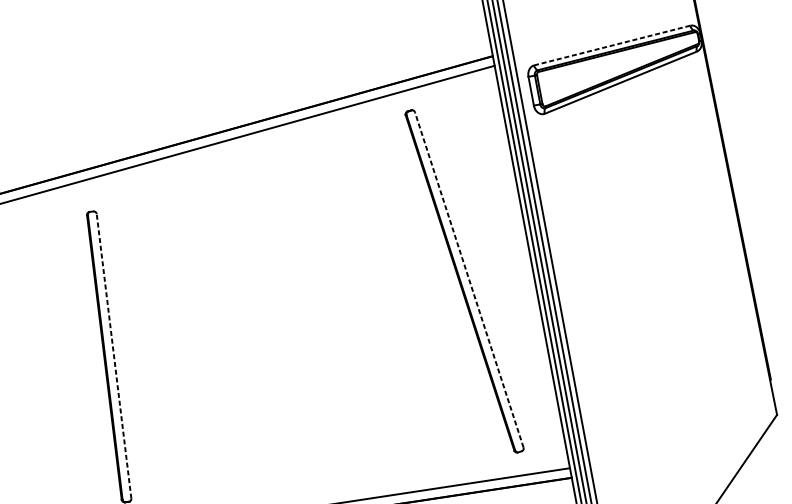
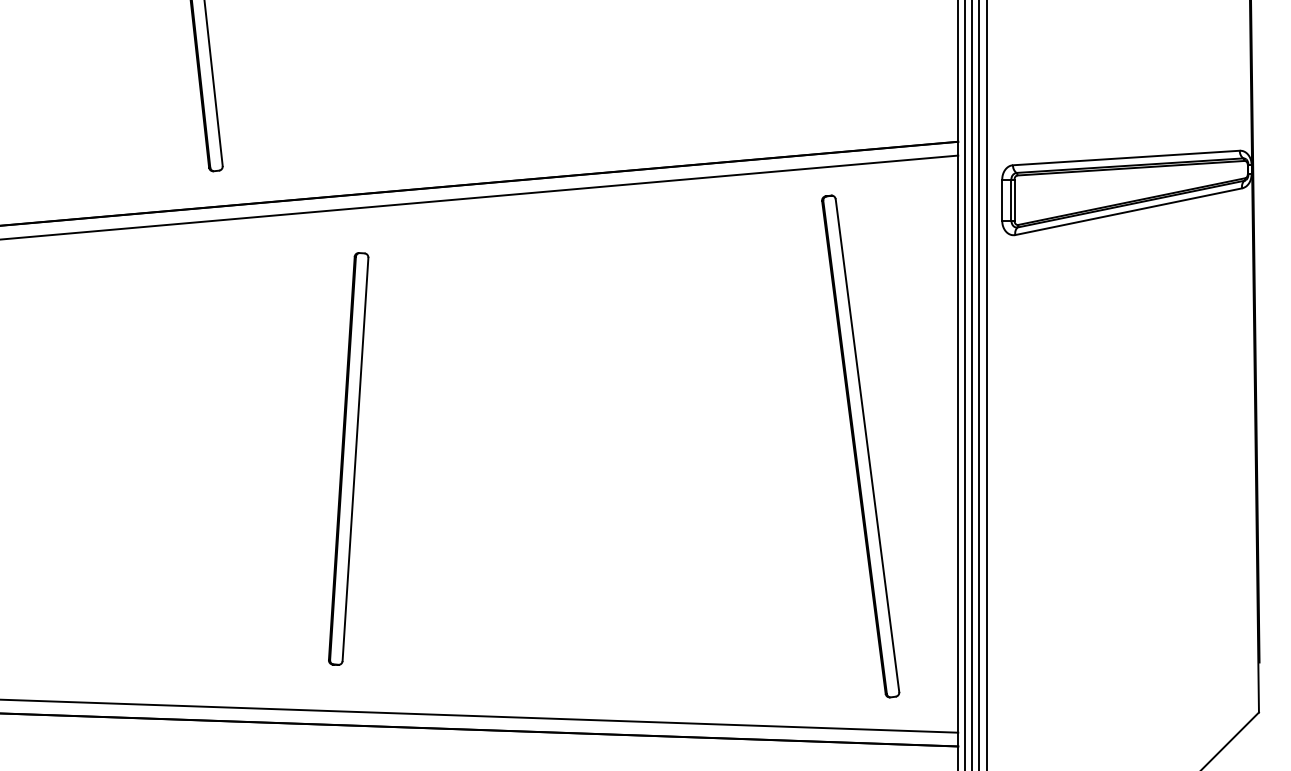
line: (612, 45) -> (1126, 158), dashed -> solid
line: (469, 279) -> (867, 445), dashed -> solid
line: (113, 355) -> (355, 458), dashed -> solid

